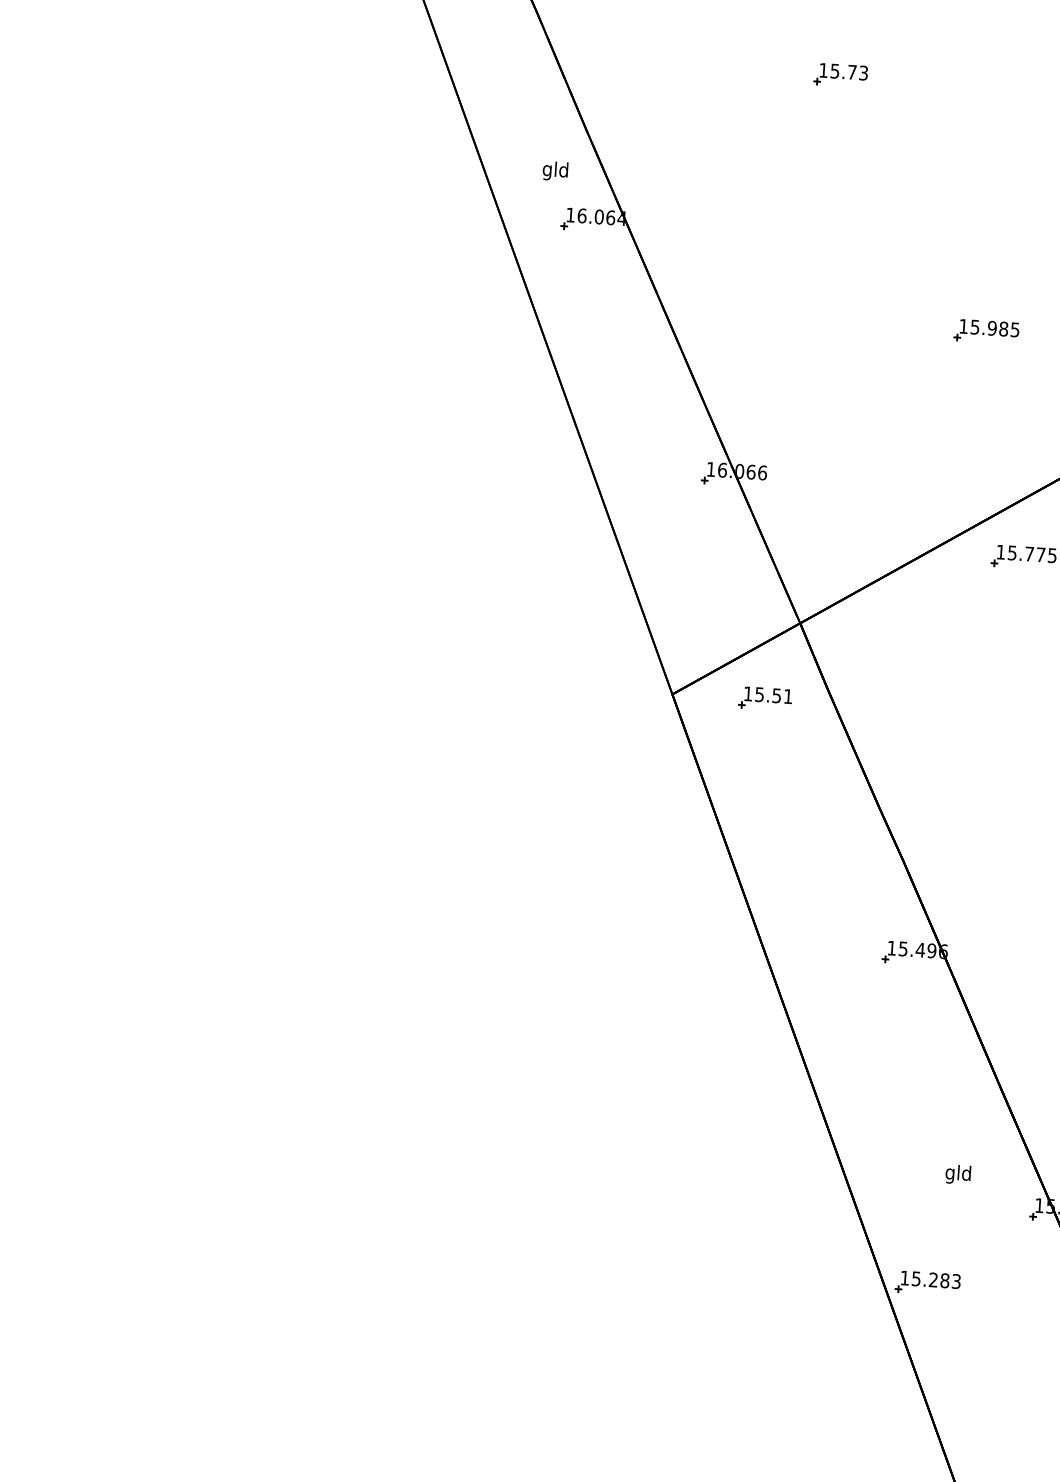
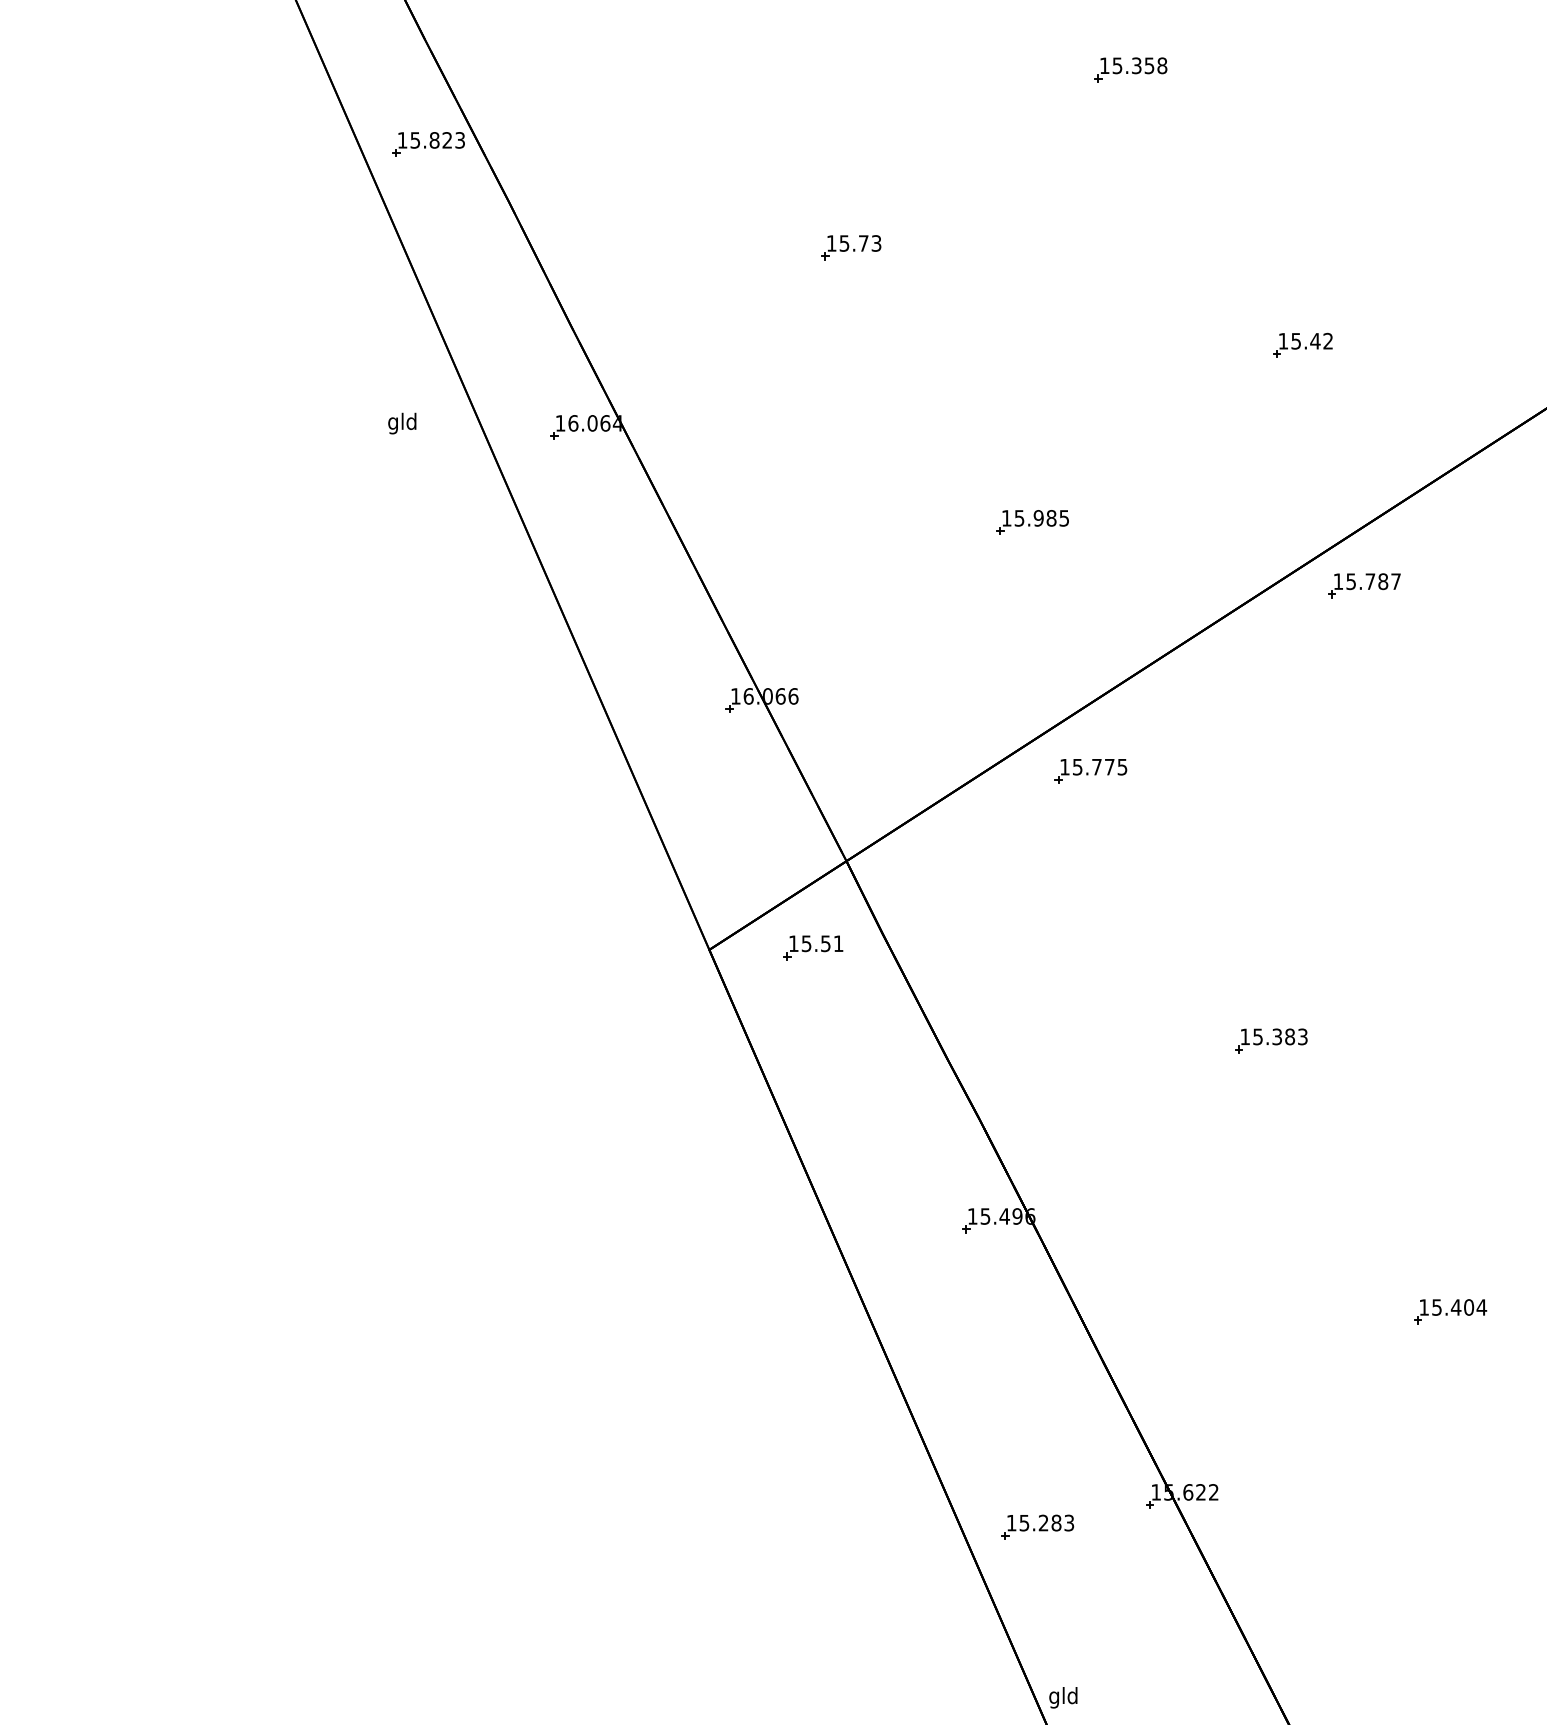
text: (555, 171) -> (402, 423), moved
text: (958, 1174) -> (1063, 1697), moved
part: (927, 1282) -> (1037, 1526), moved

